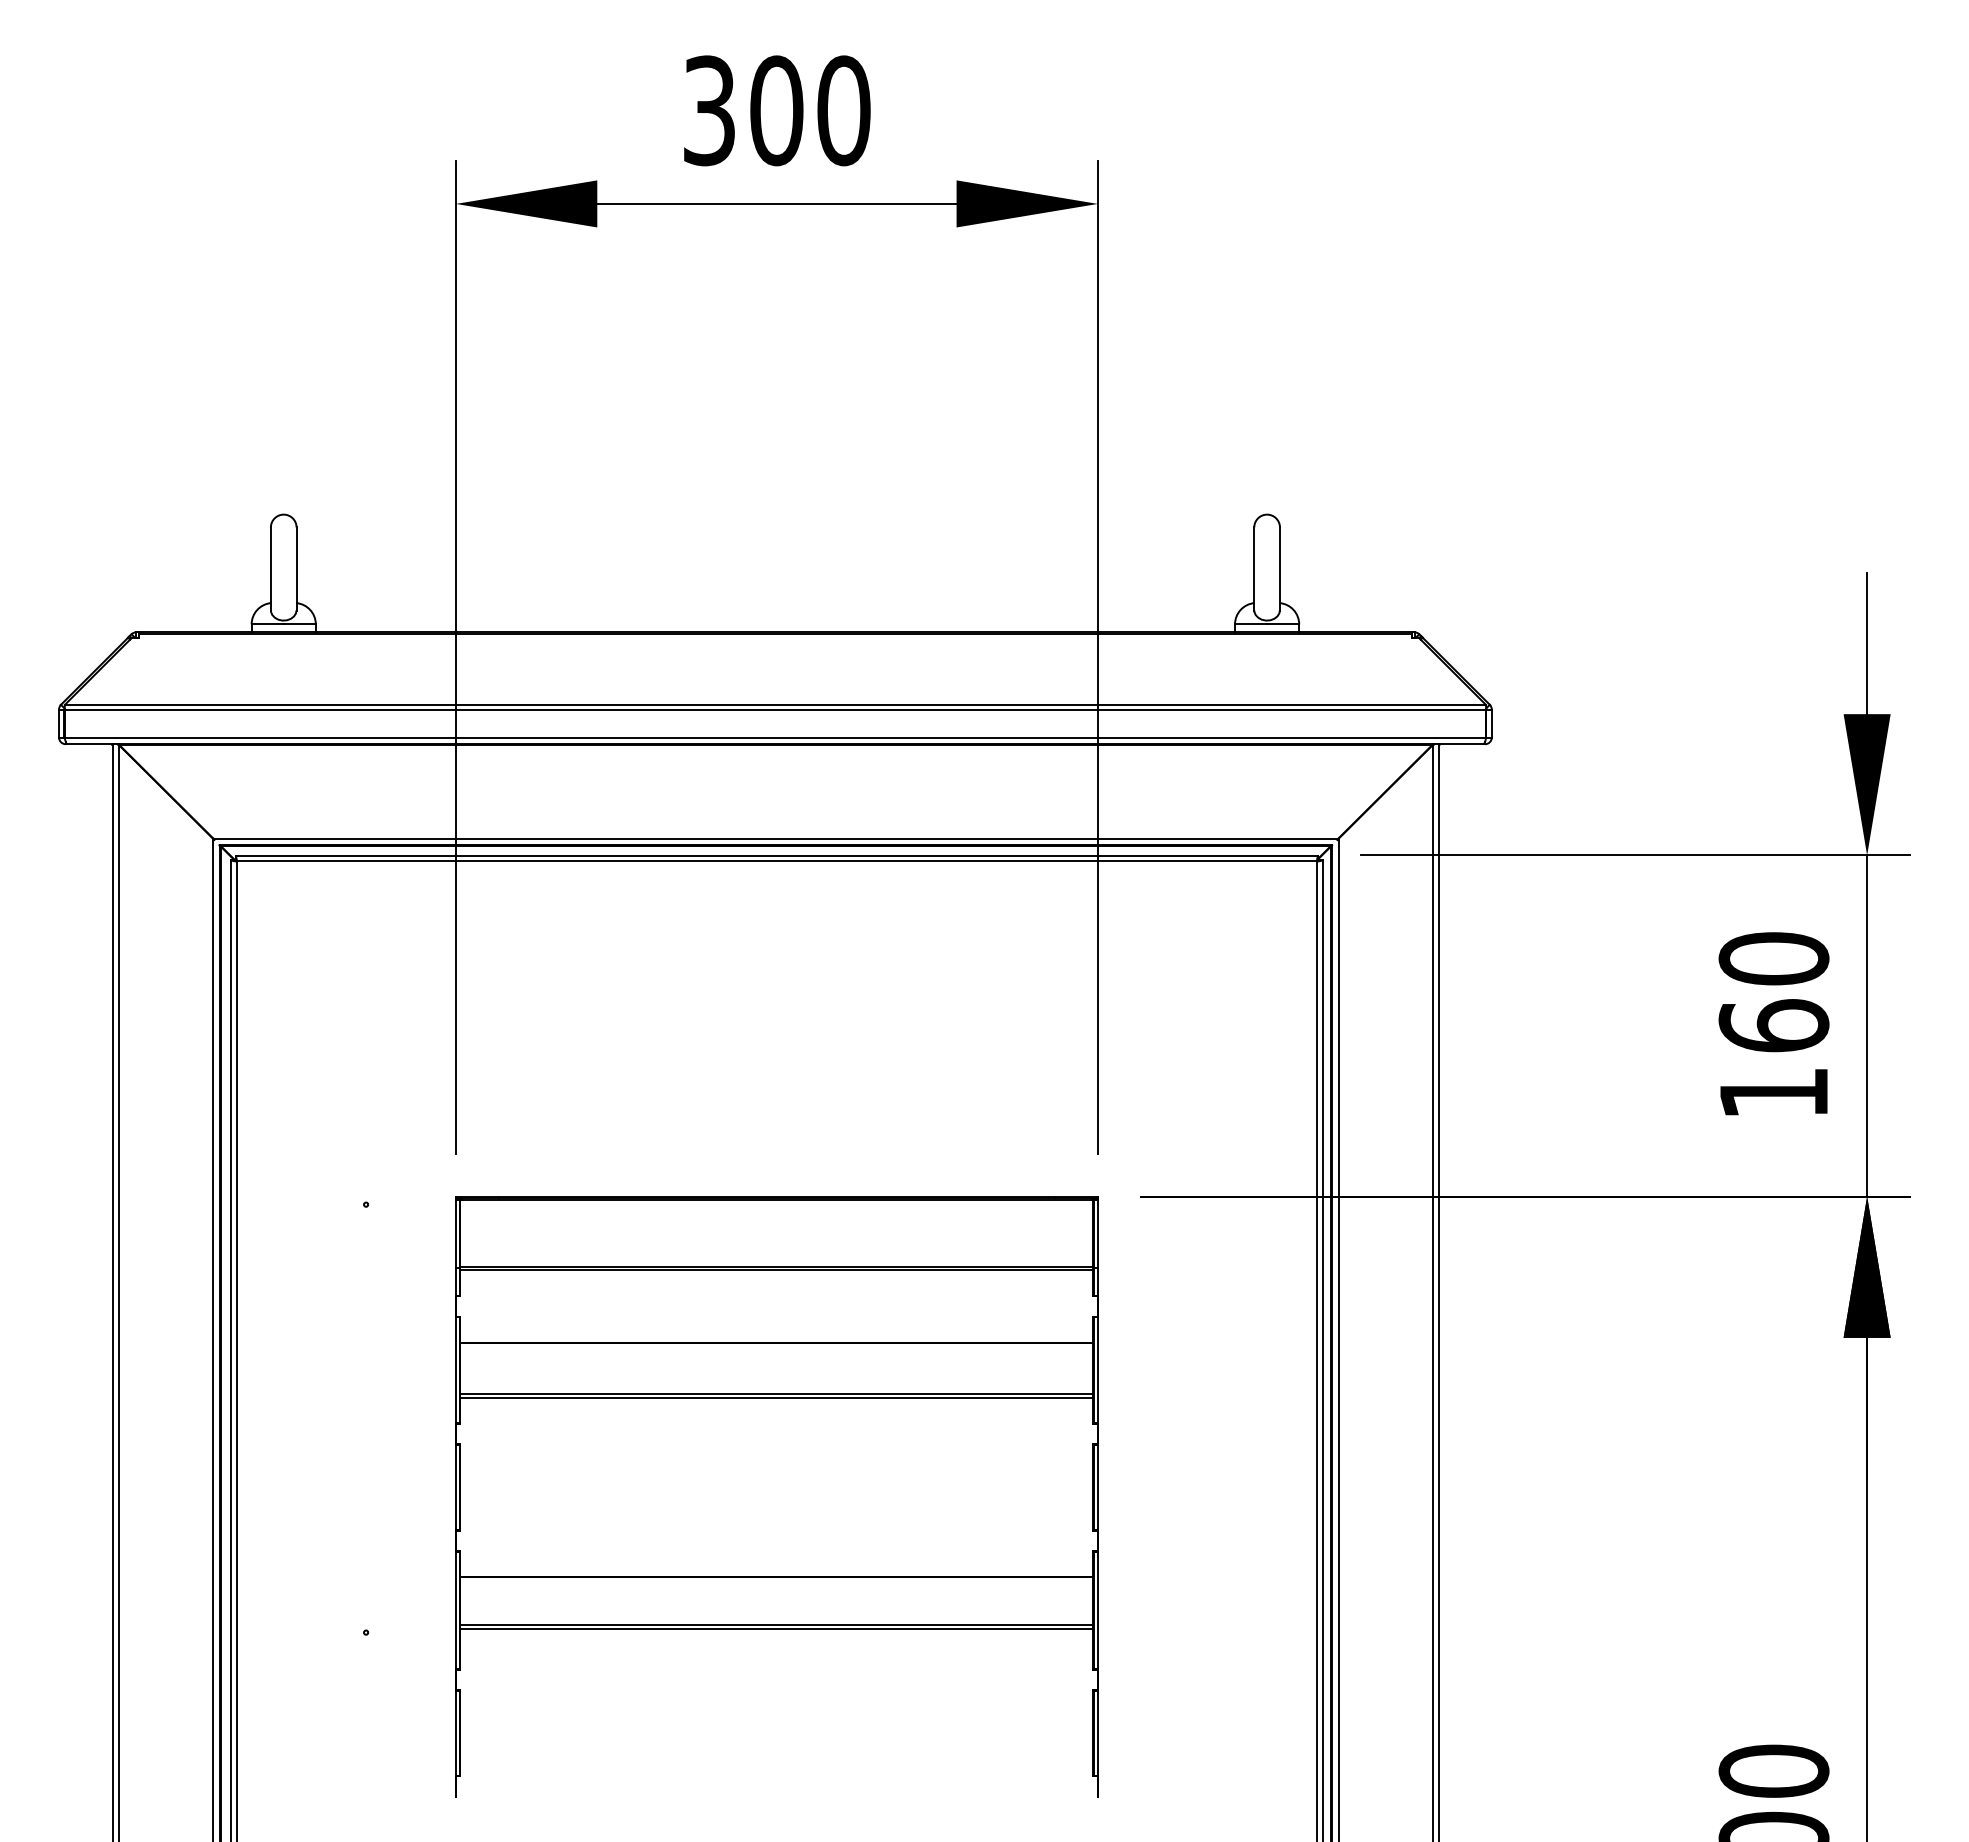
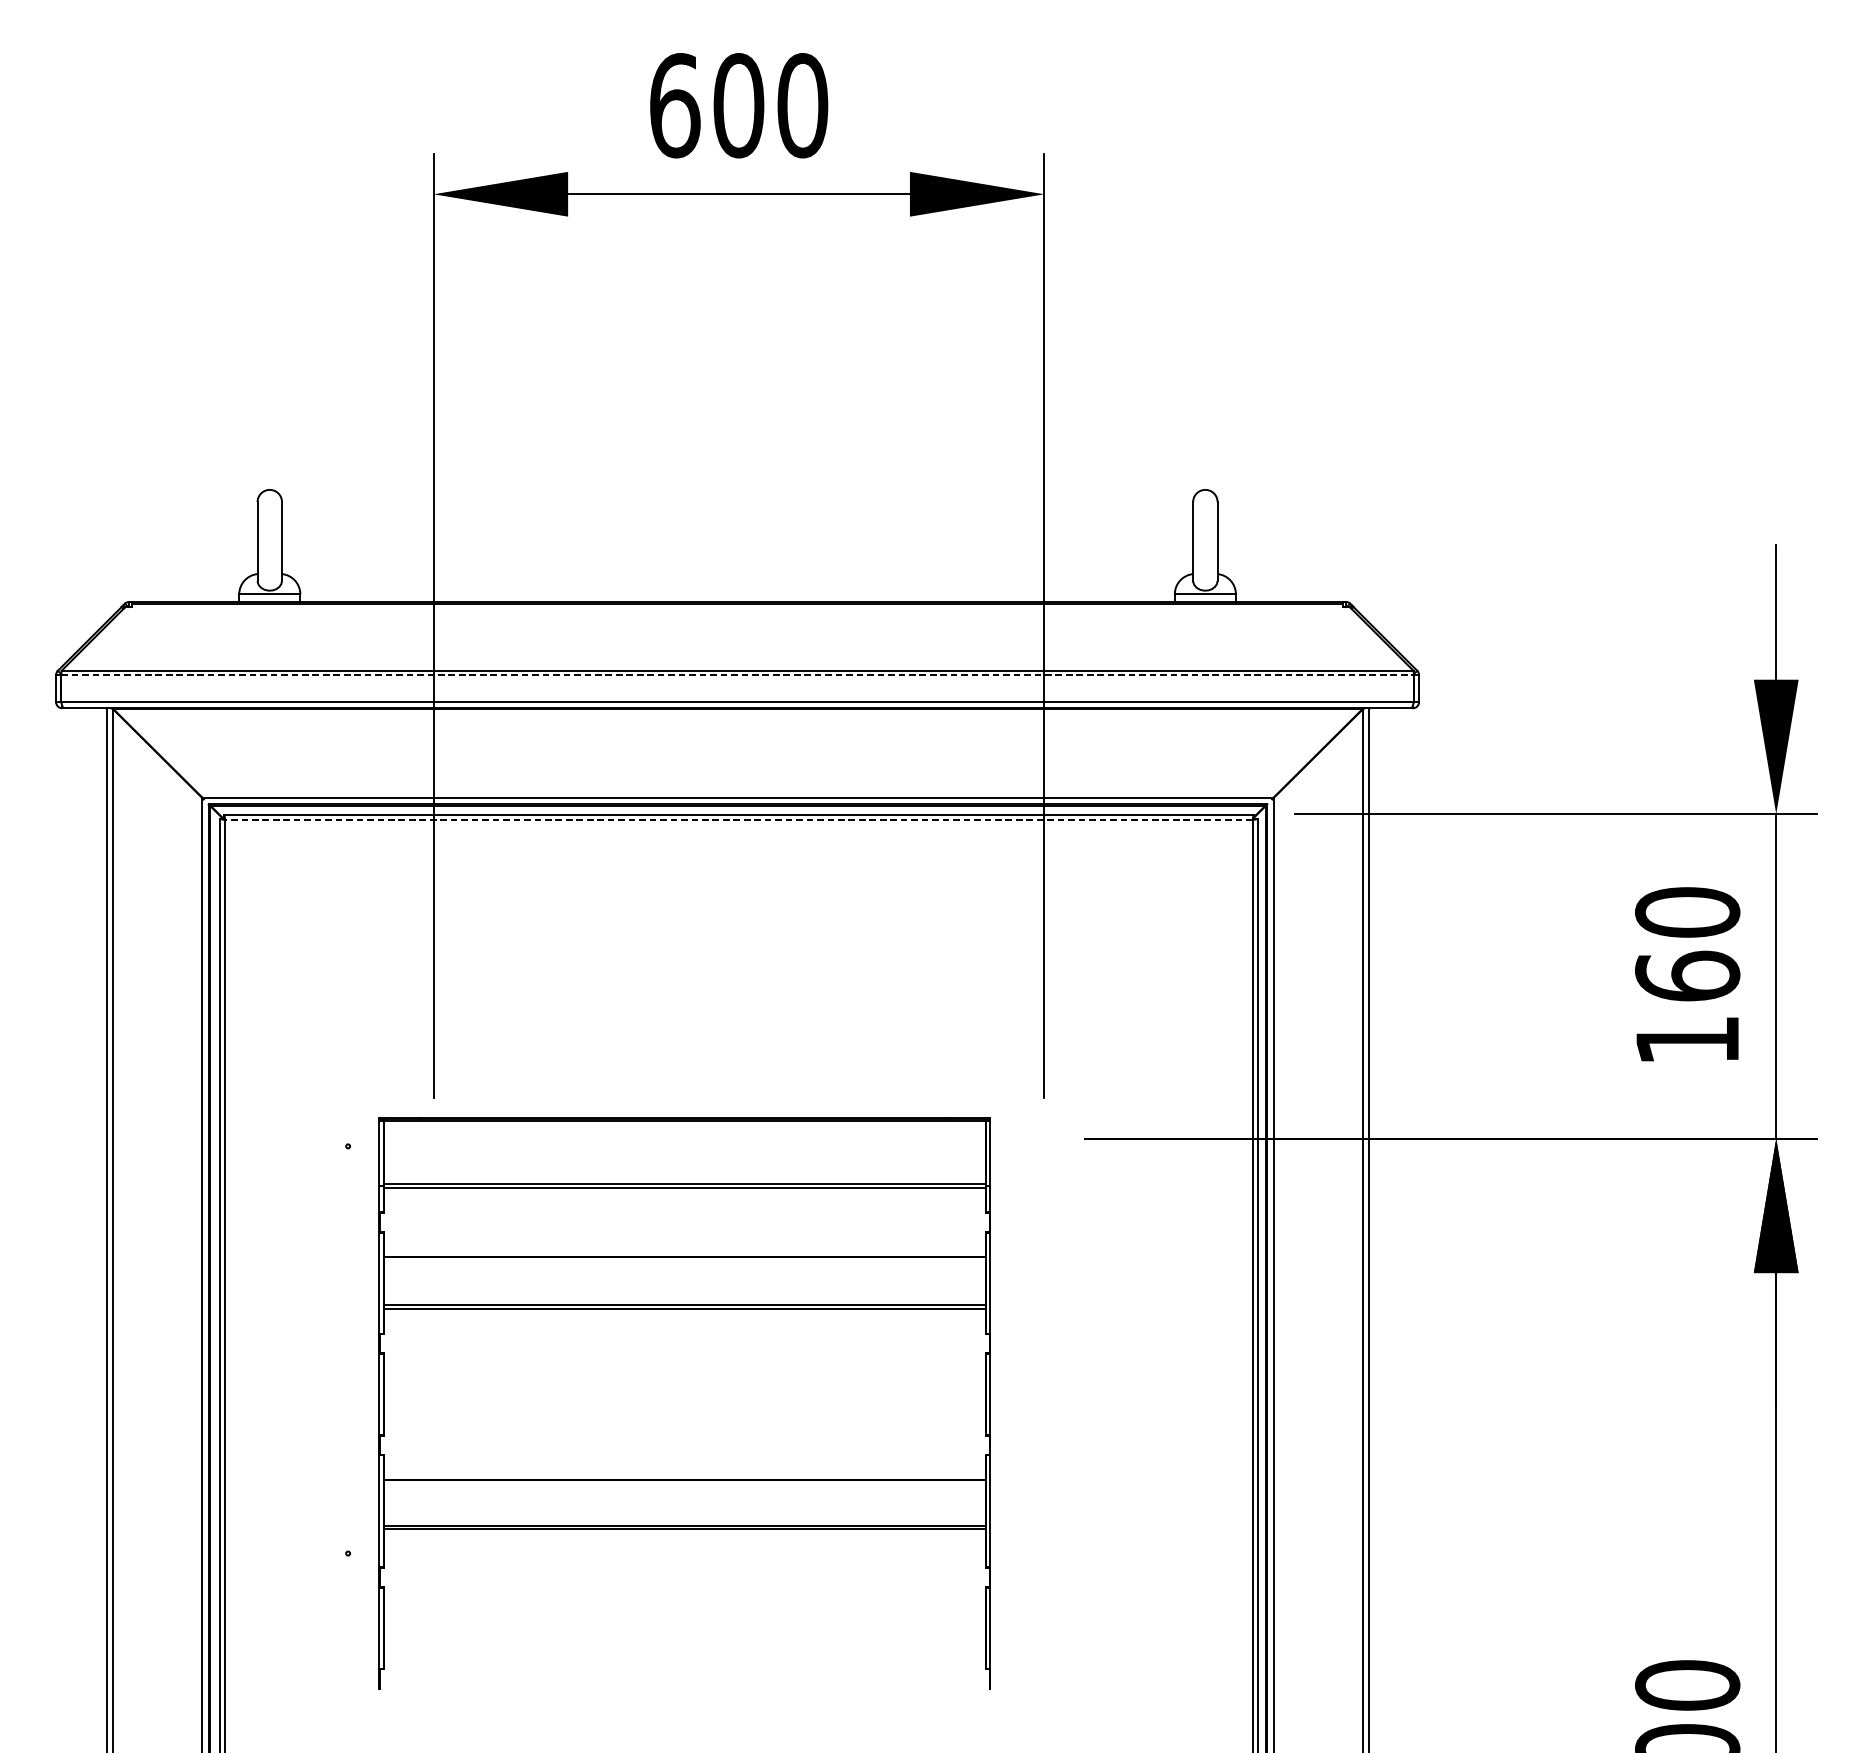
text: (709, 110) -> (674, 105), 300 -> 600
line: (775, 709) -> (737, 675), solid -> dashed
line: (776, 861) -> (738, 819), solid -> dashed
part: (776, 1496) -> (684, 1403), moved

